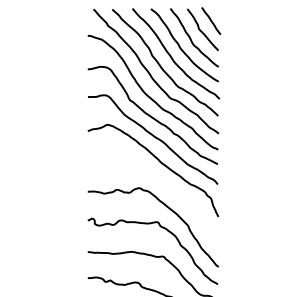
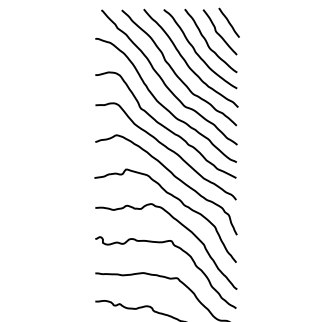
curve: (159, 182) -> (173, 197), added

